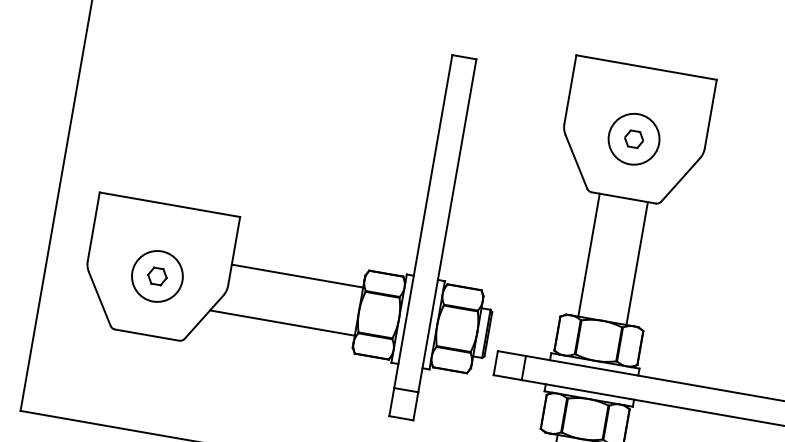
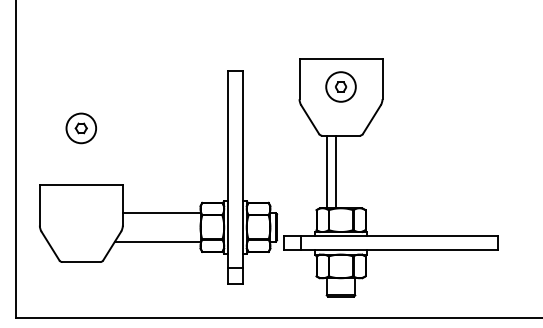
part: (633, 138) -> (340, 86), moved
line: (637, 262) -> (336, 171), moved
part: (155, 276) -> (80, 128), moved

